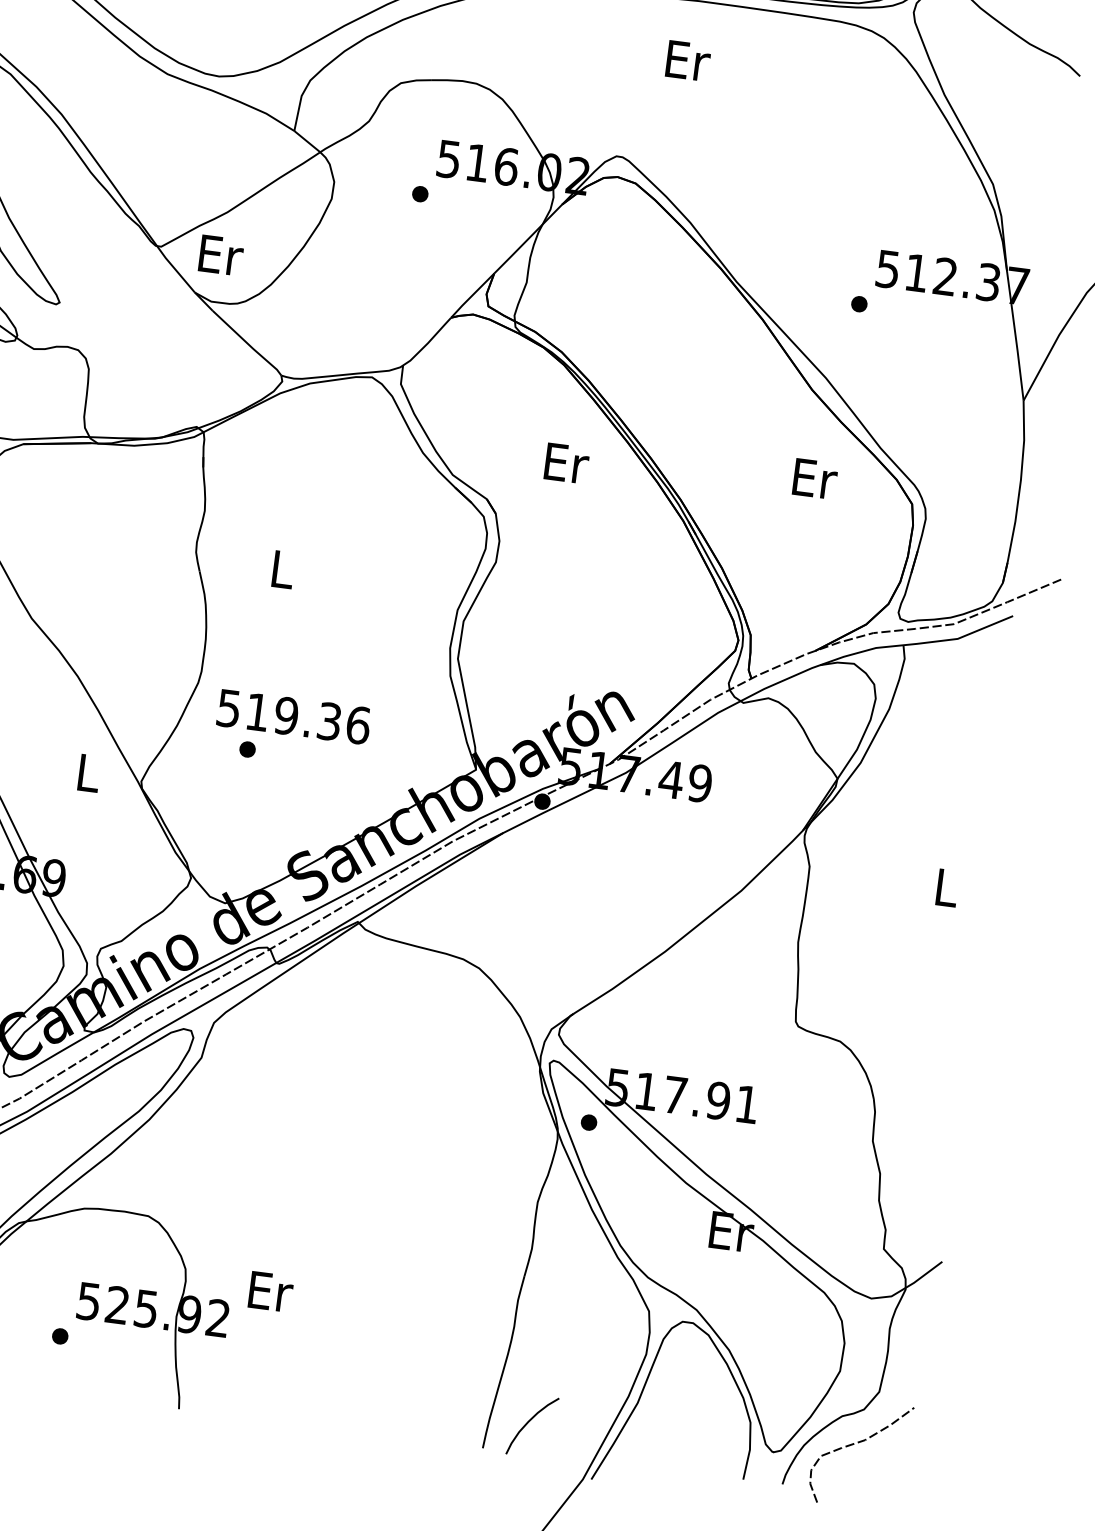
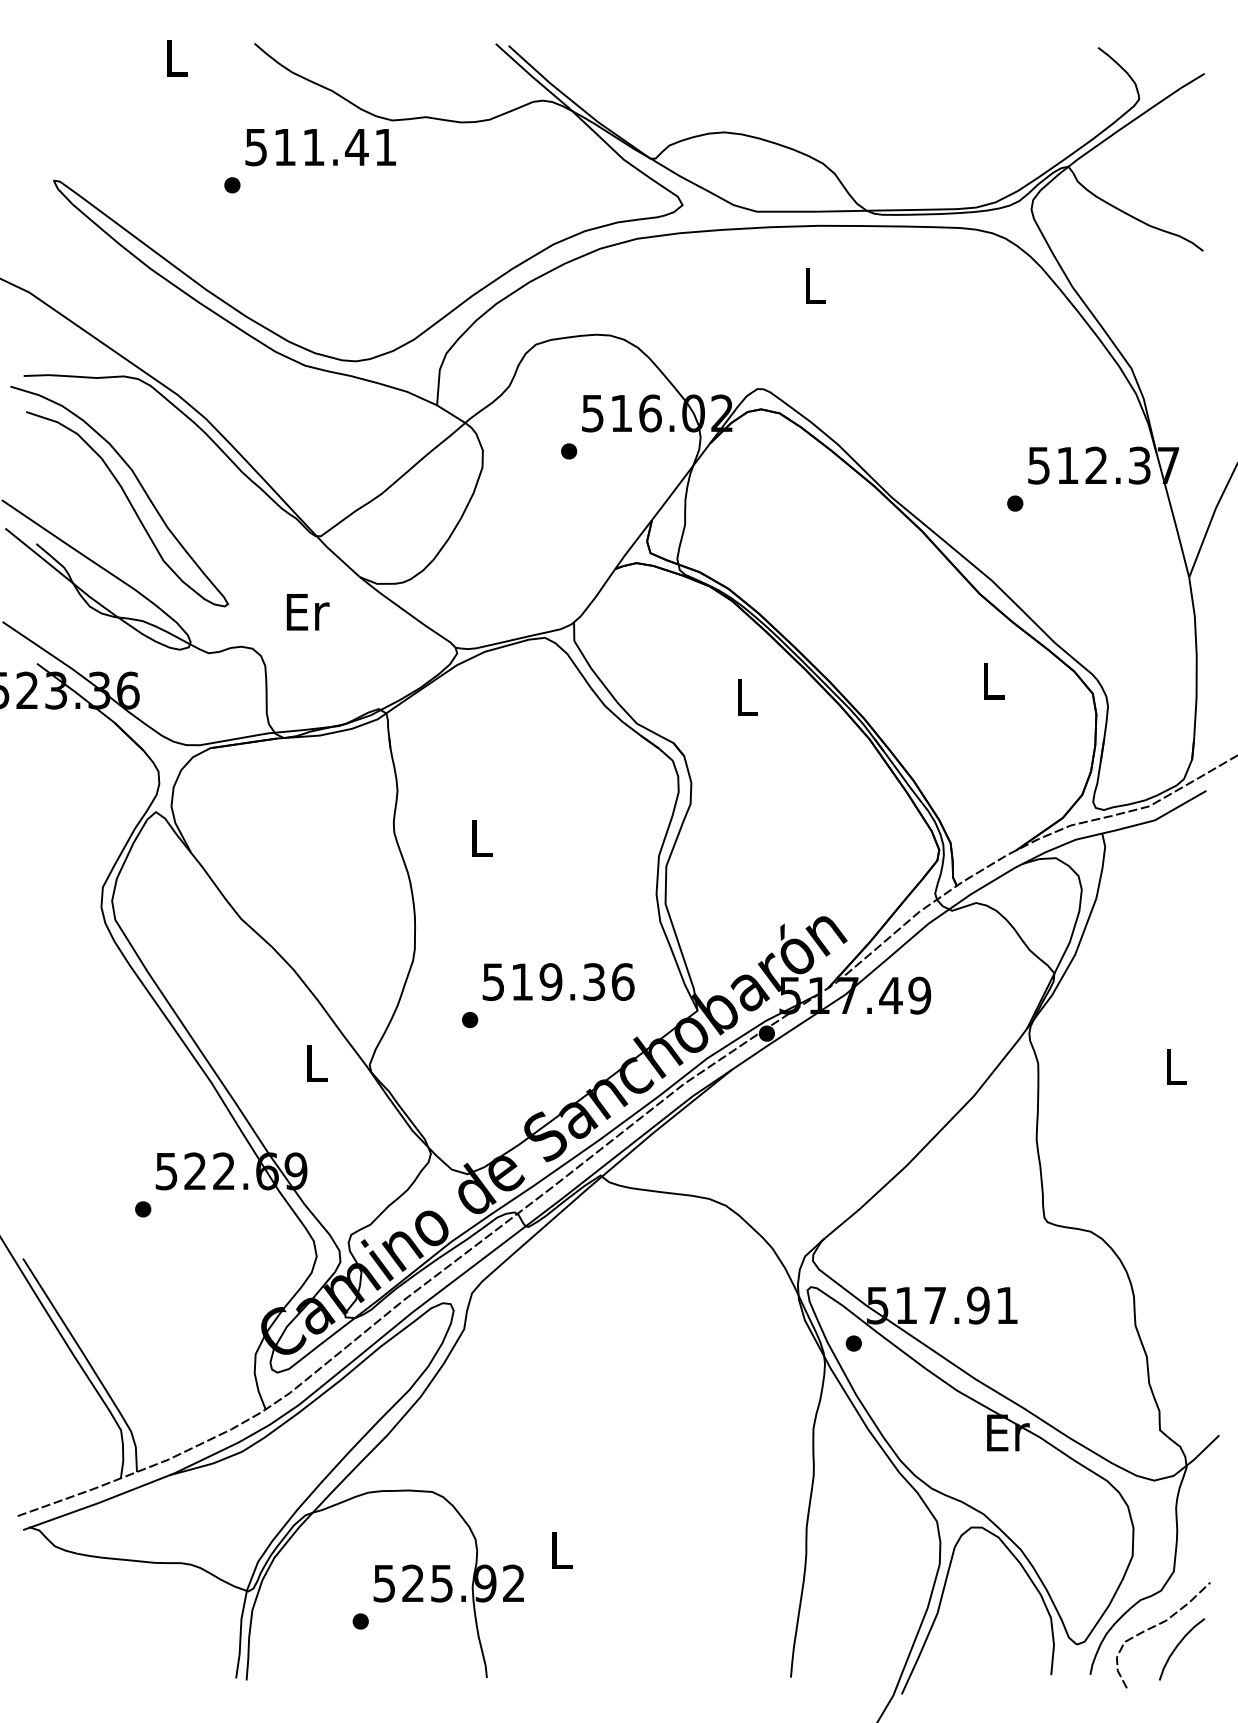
text: (688, 60) -> (815, 285), Er -> L
text: (220, 255) -> (307, 612), moved
text: (566, 463) -> (747, 697), Er -> L
text: (815, 479) -> (994, 681), Er -> L
text: (293, 716) -> (558, 981), moved
text: (271, 1291) -> (562, 1550), Er -> L
curve: (529, 1422) -> (1178, 1646), moved

